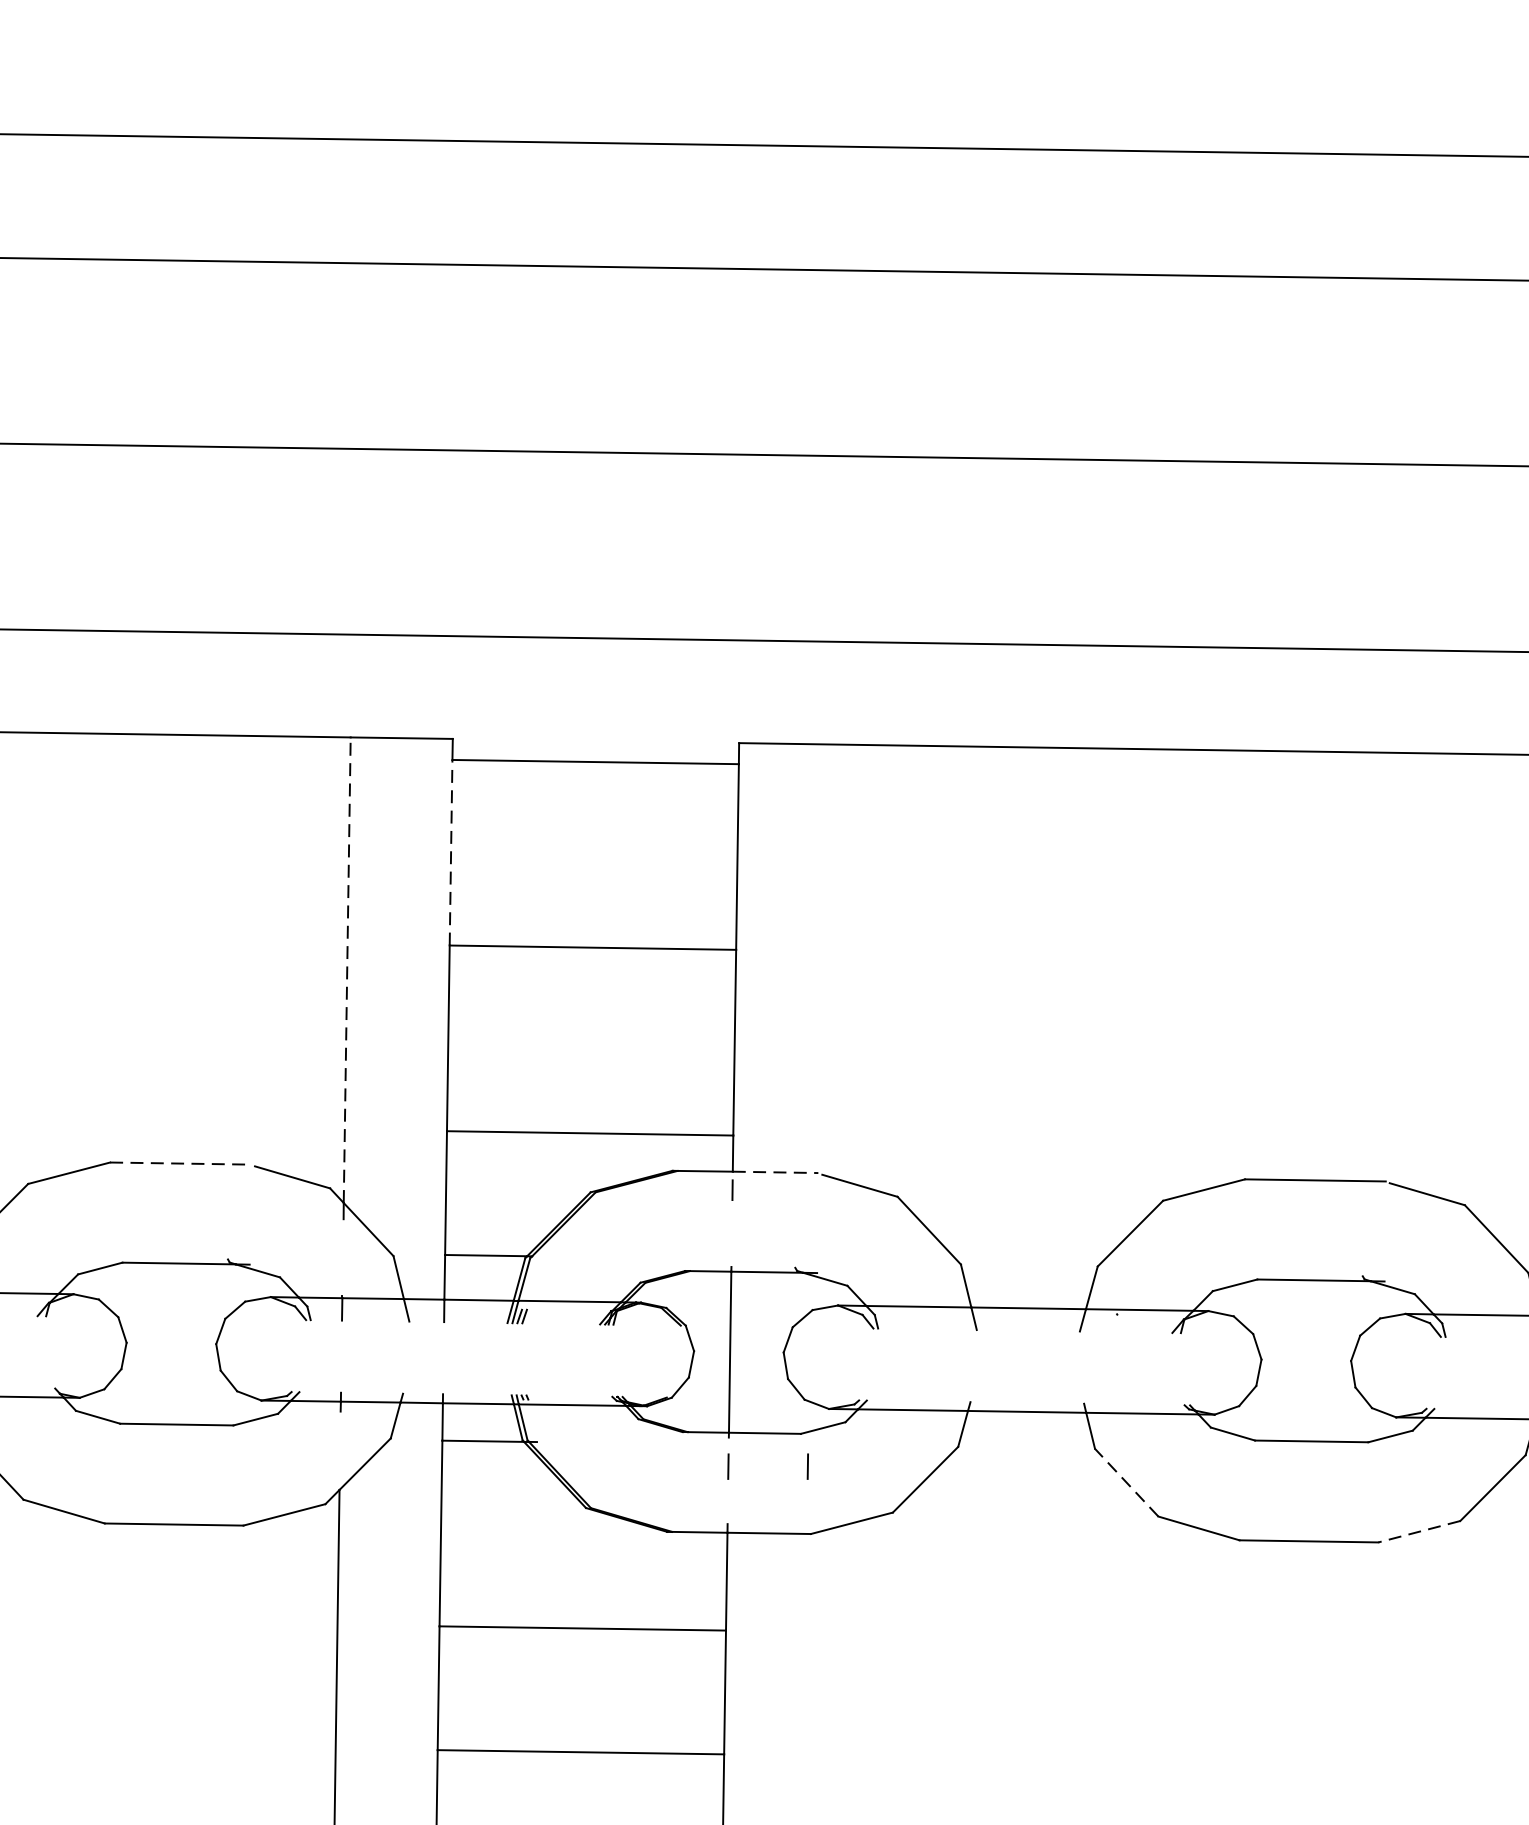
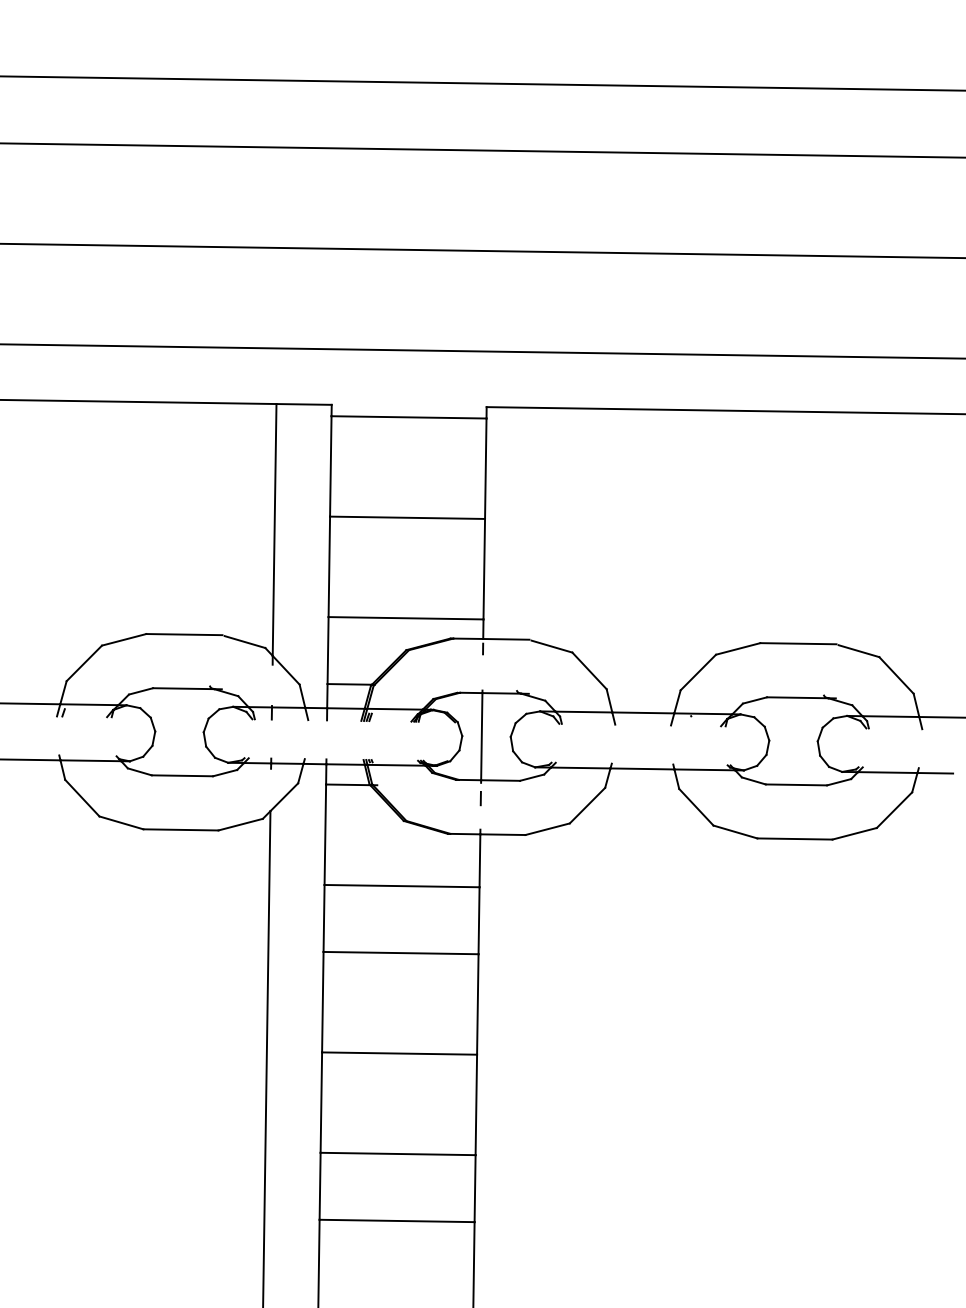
line: (450, 851) -> (330, 465), dashed -> solid
line: (347, 969) -> (274, 529), dashed -> solid
line: (180, 1163) -> (184, 634), dashed -> solid
line: (775, 1172) -> (506, 639), dashed -> solid
line: (807, 1466) -> (523, 798), removed
line: (1126, 1481) -> (696, 806), dashed -> solid
line: (1419, 1531) -> (854, 833), dashed -> solid

